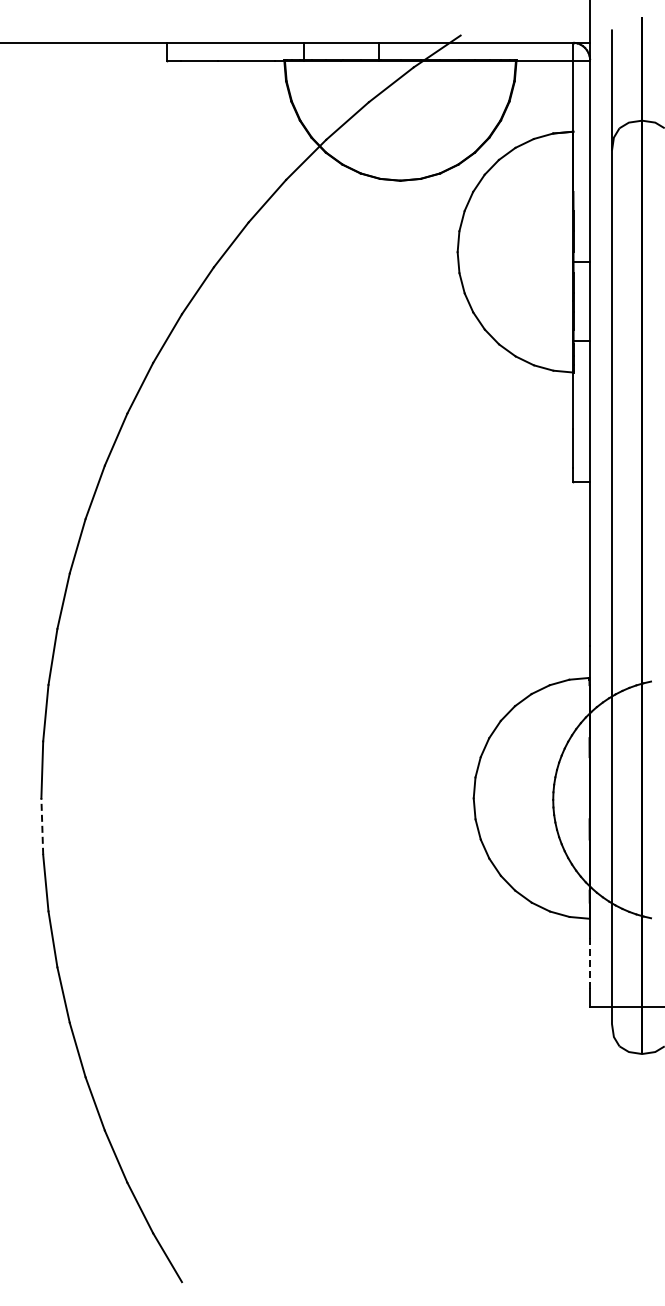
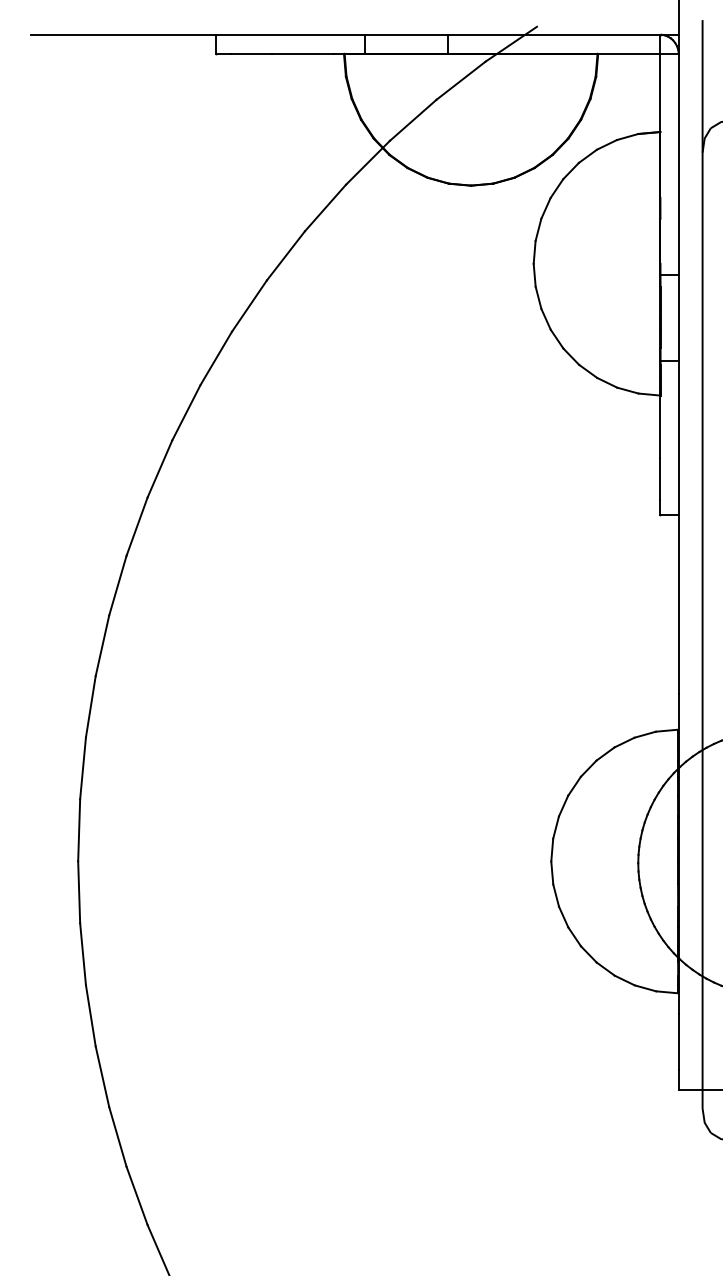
line: (42, 826) -> (79, 892), dashed -> solid
line: (590, 963) -> (679, 1042), dashed -> solid

